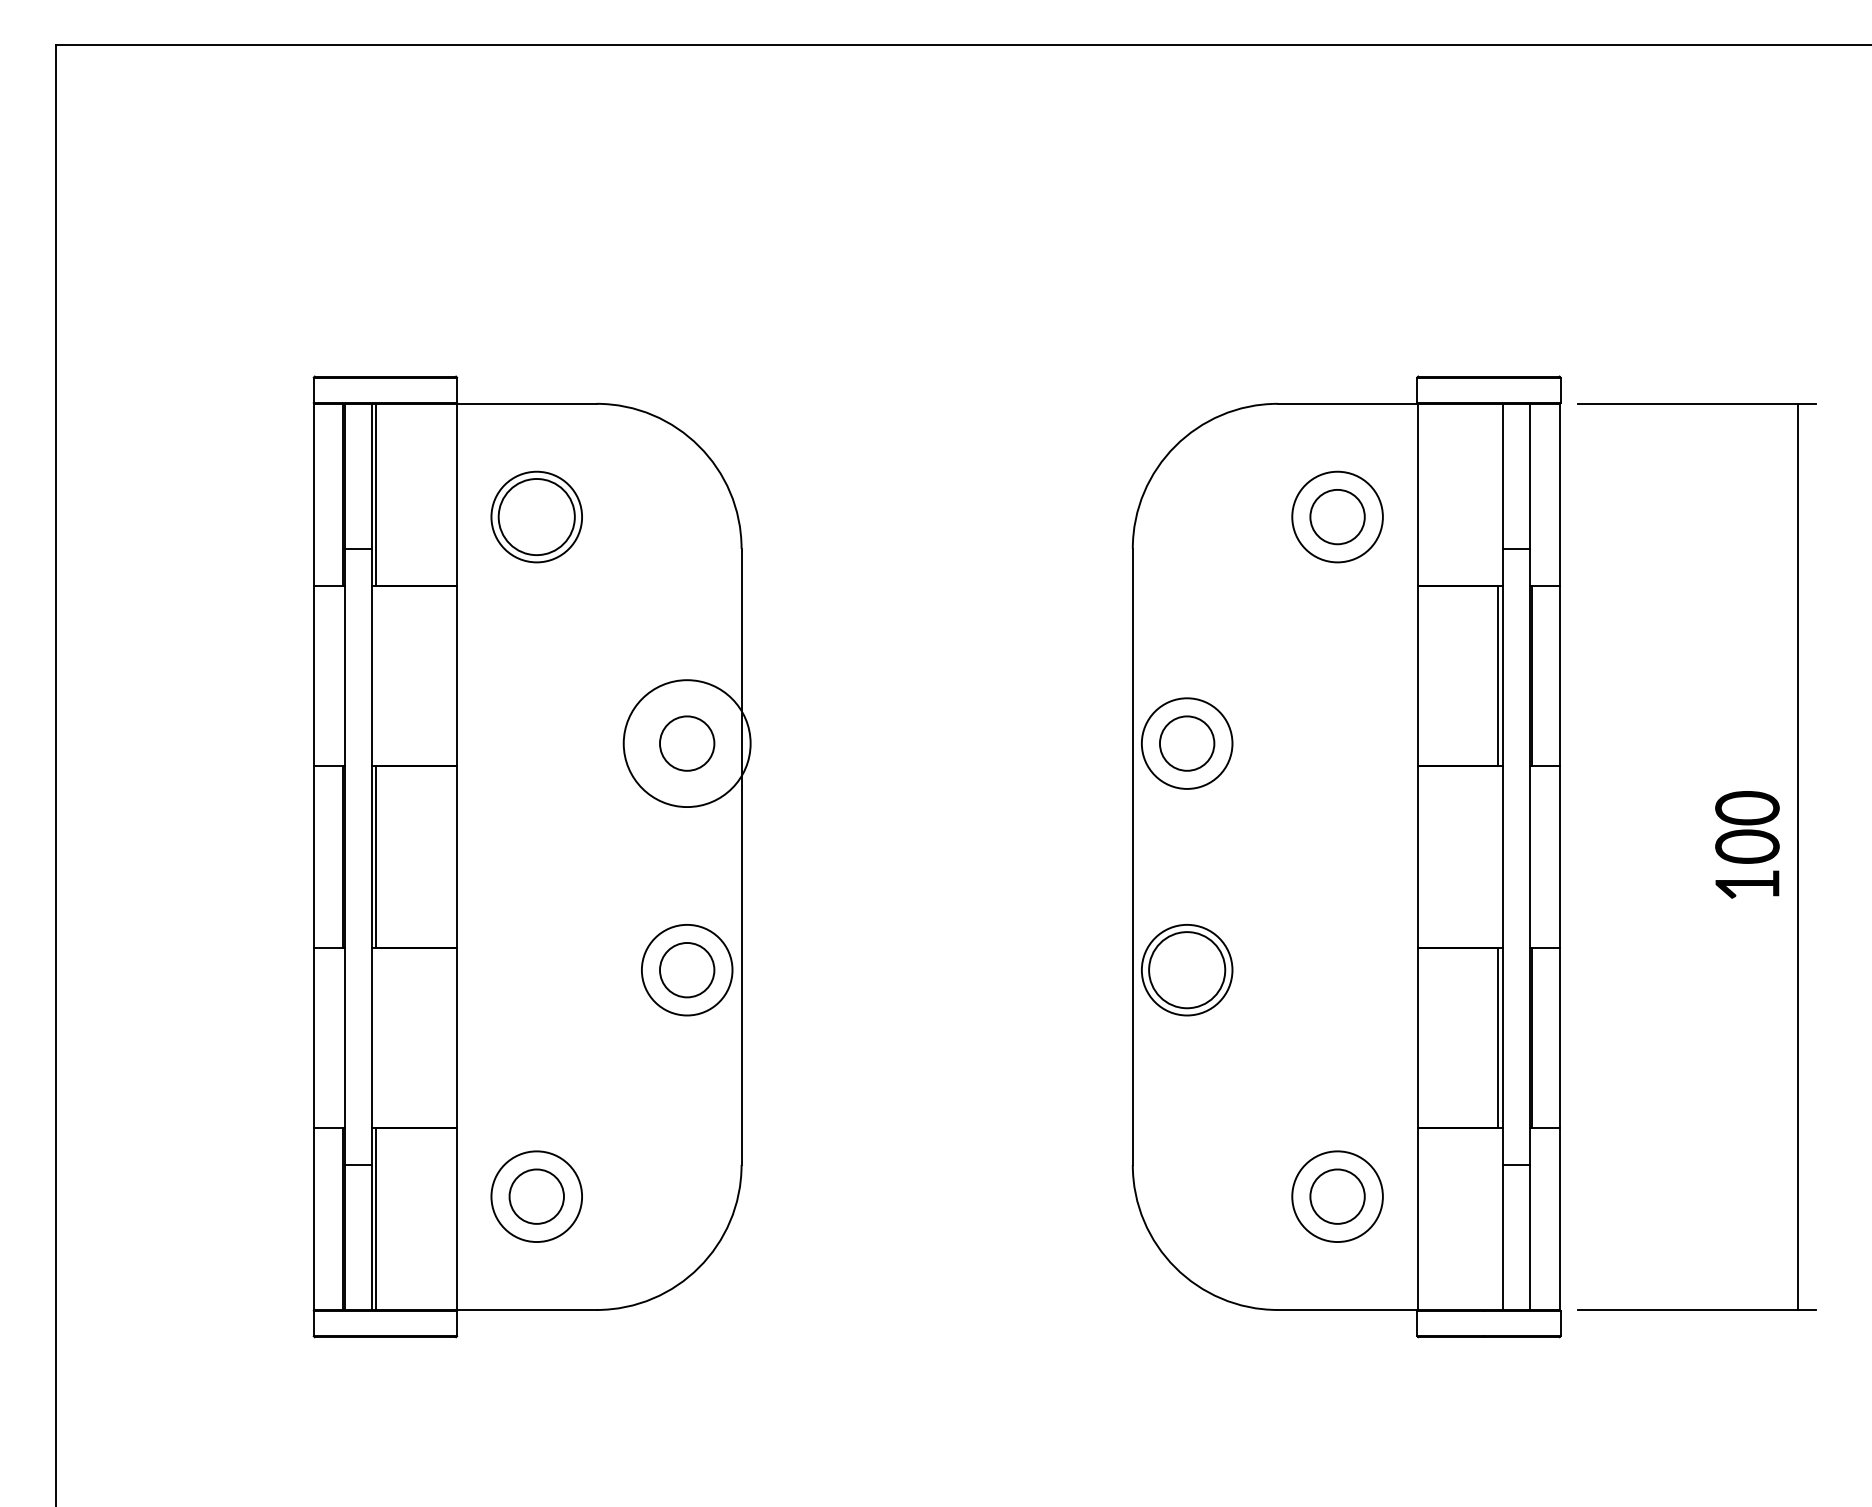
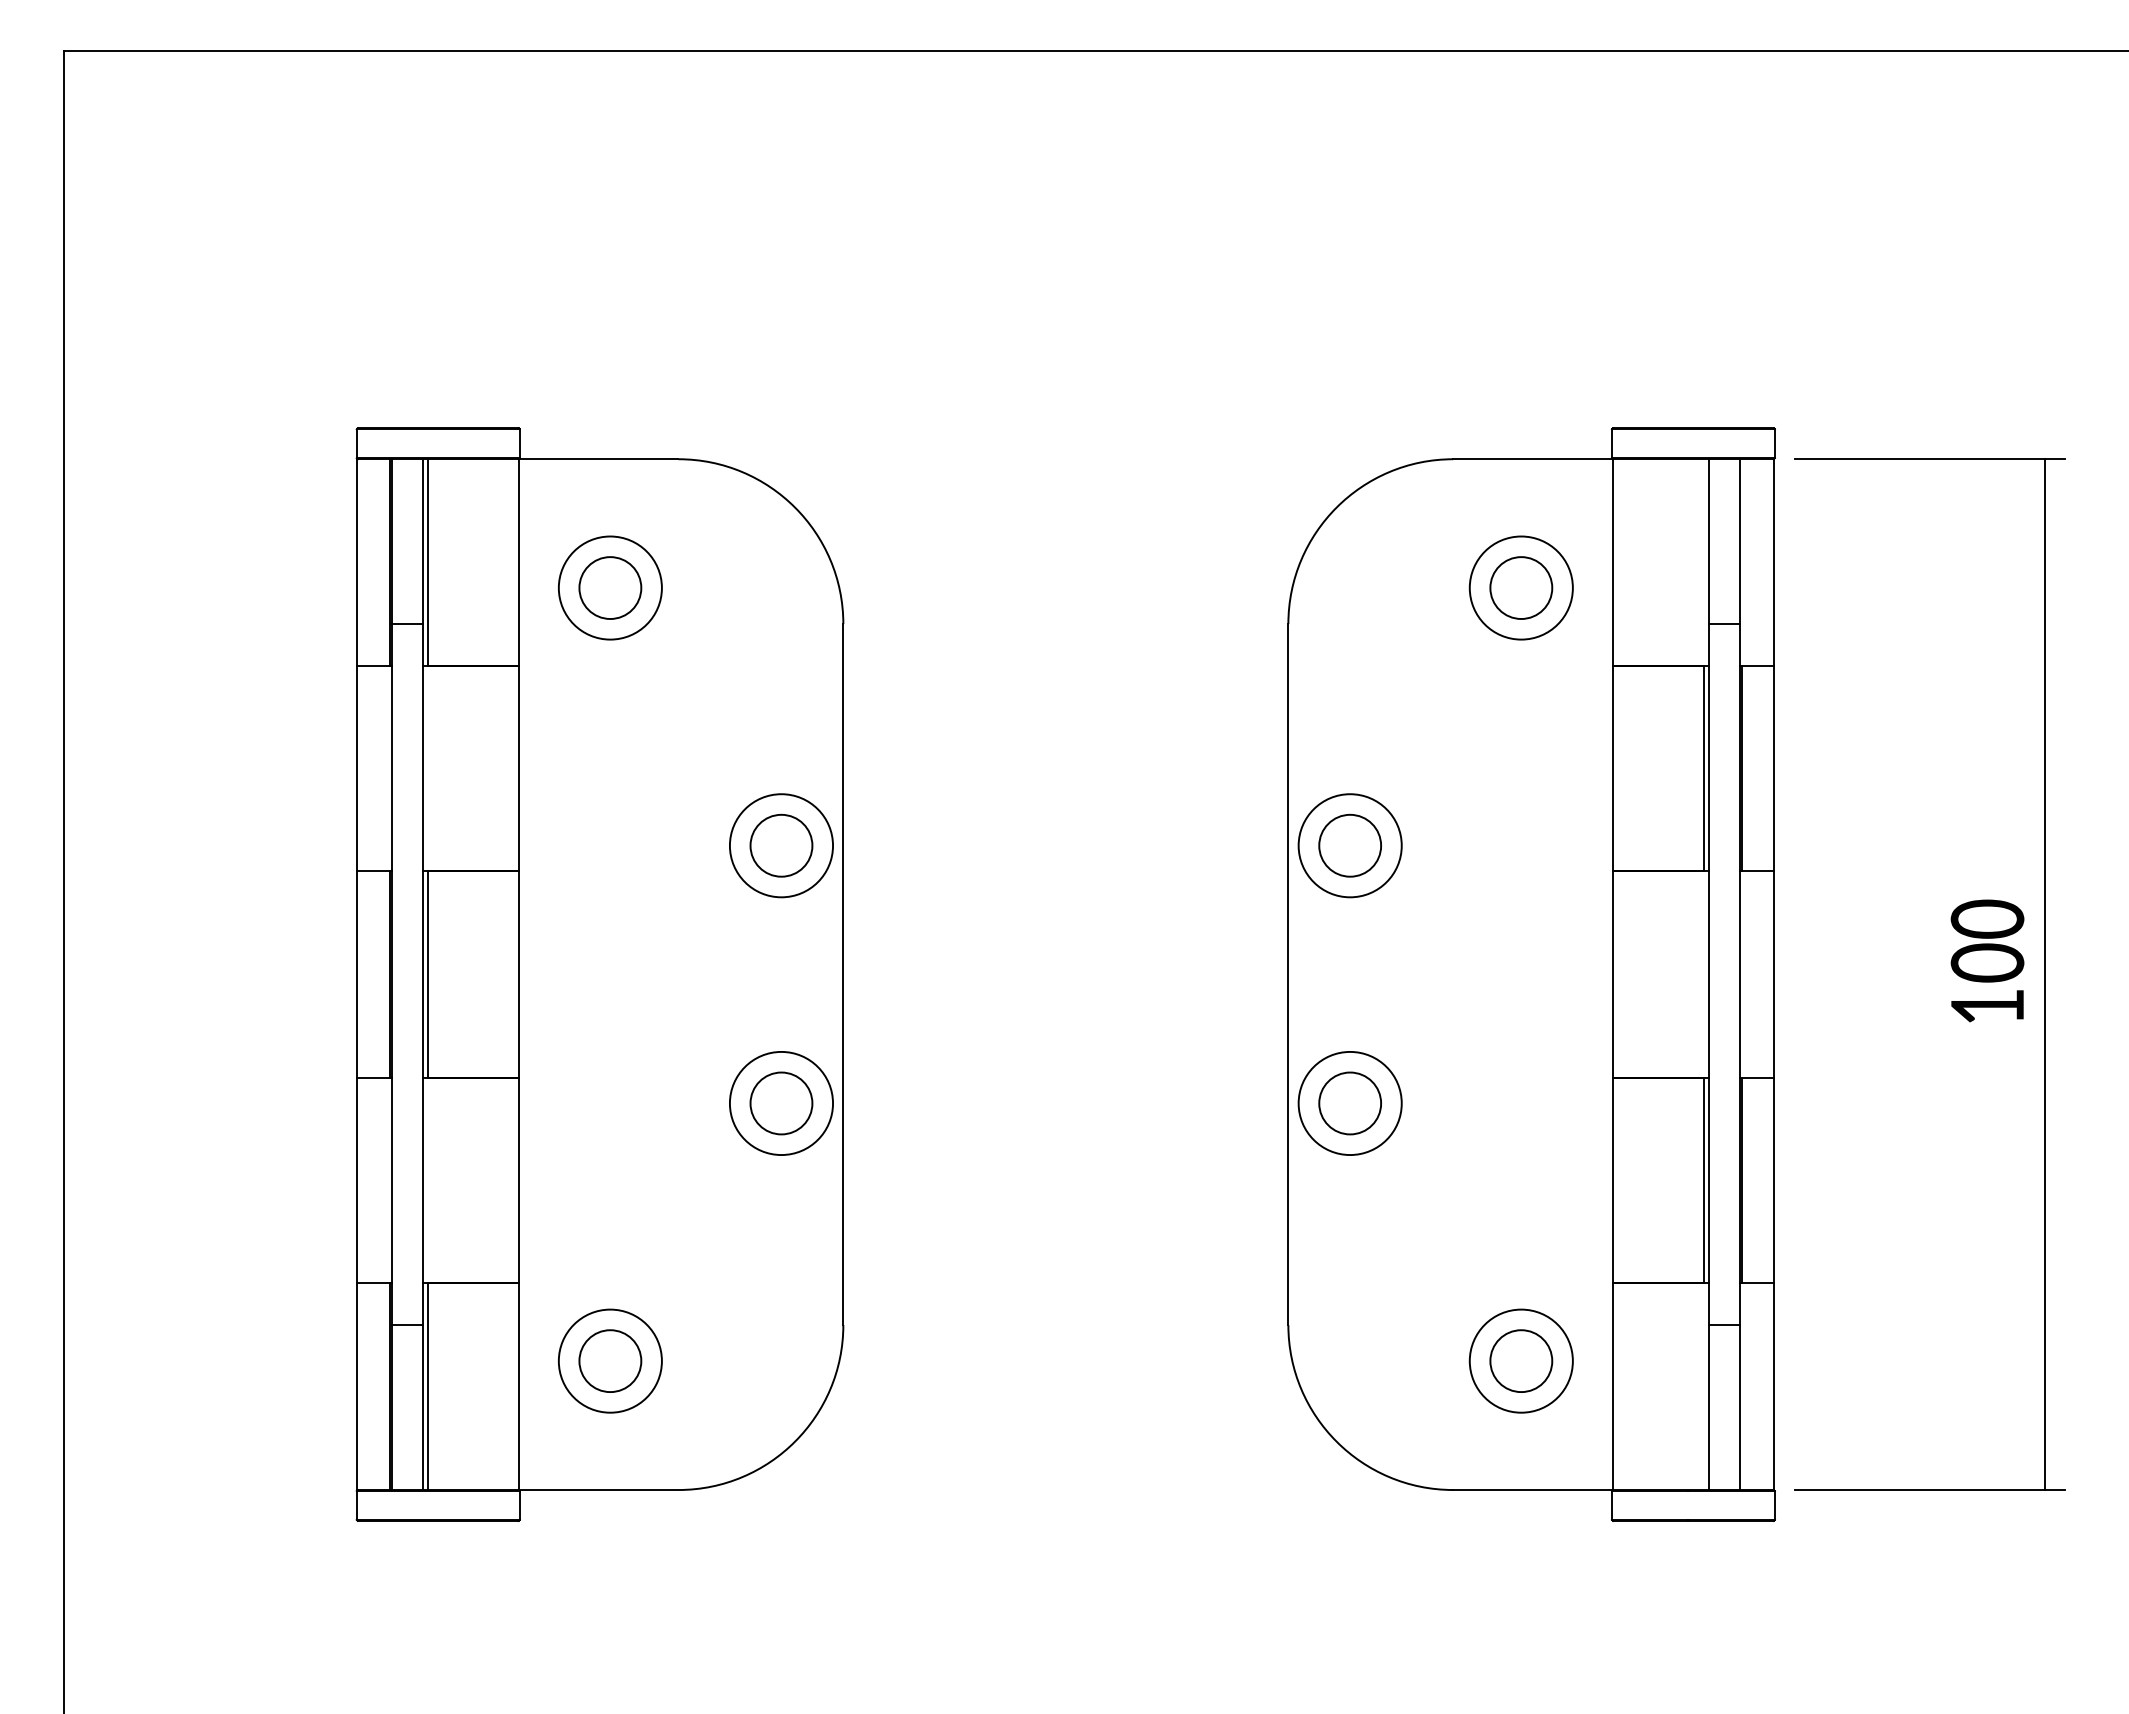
circle: (536, 516) -> (610, 587), size x0.71
circle: (687, 743) -> (781, 845), size x0.71
circle: (1187, 970) -> (1350, 1103), size x0.71

